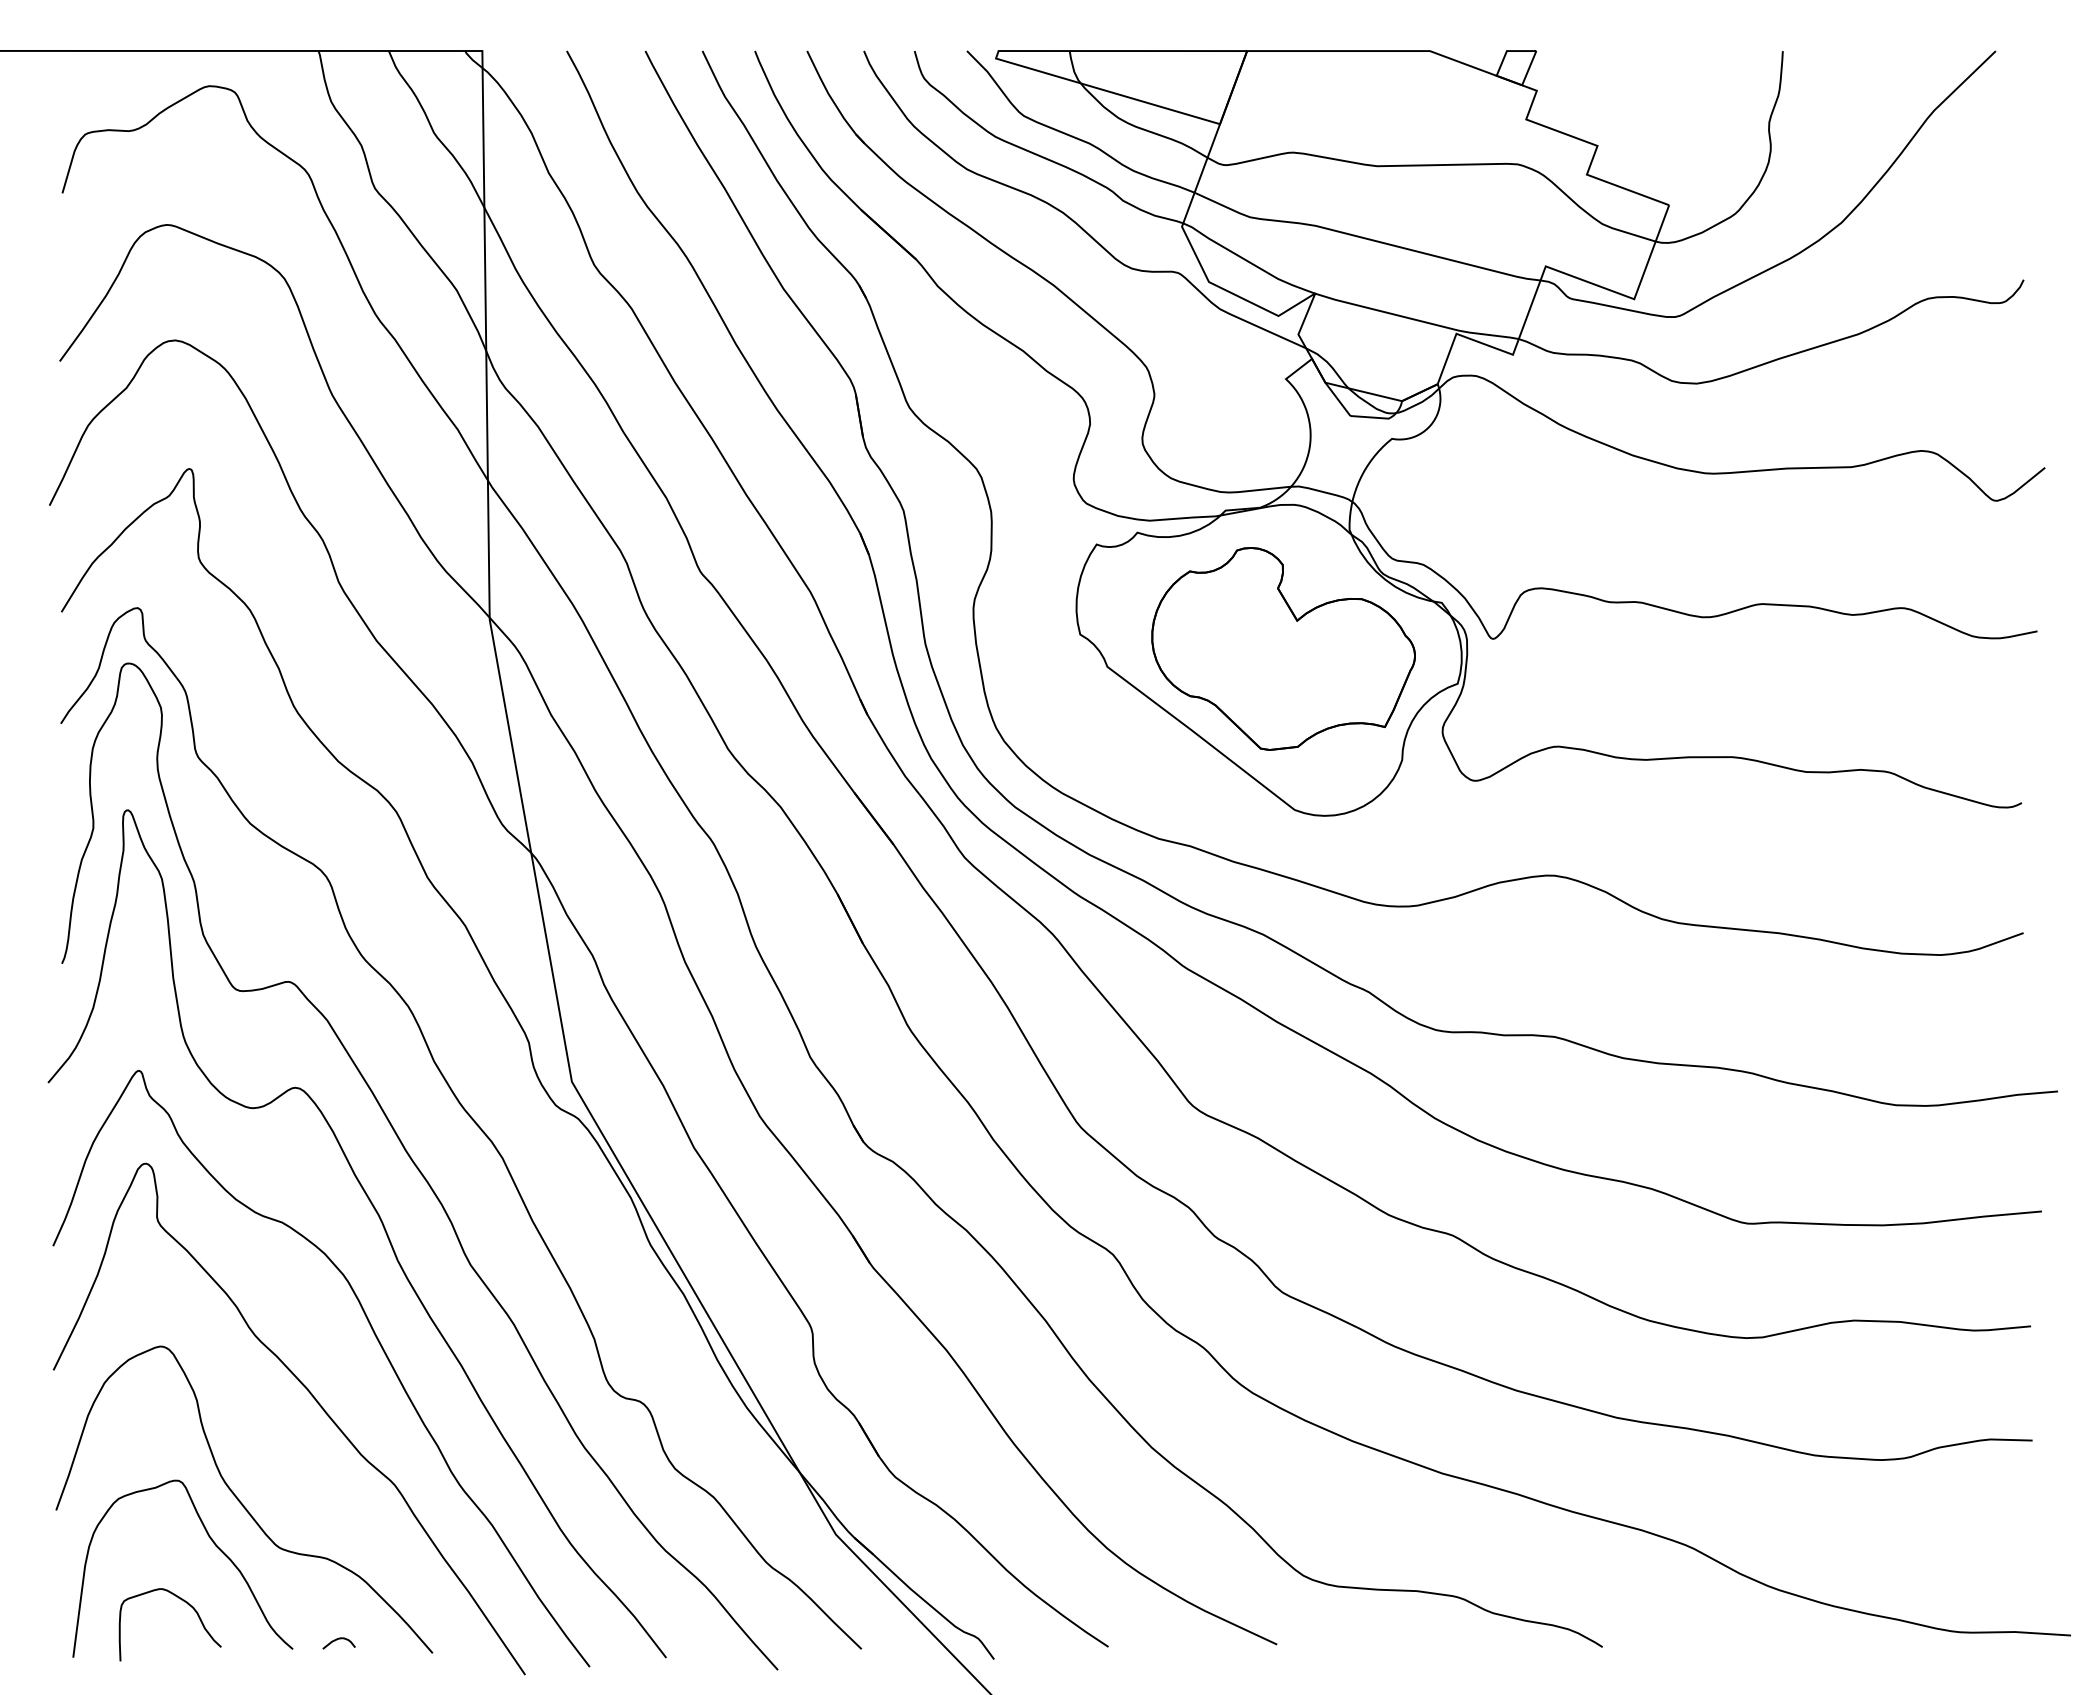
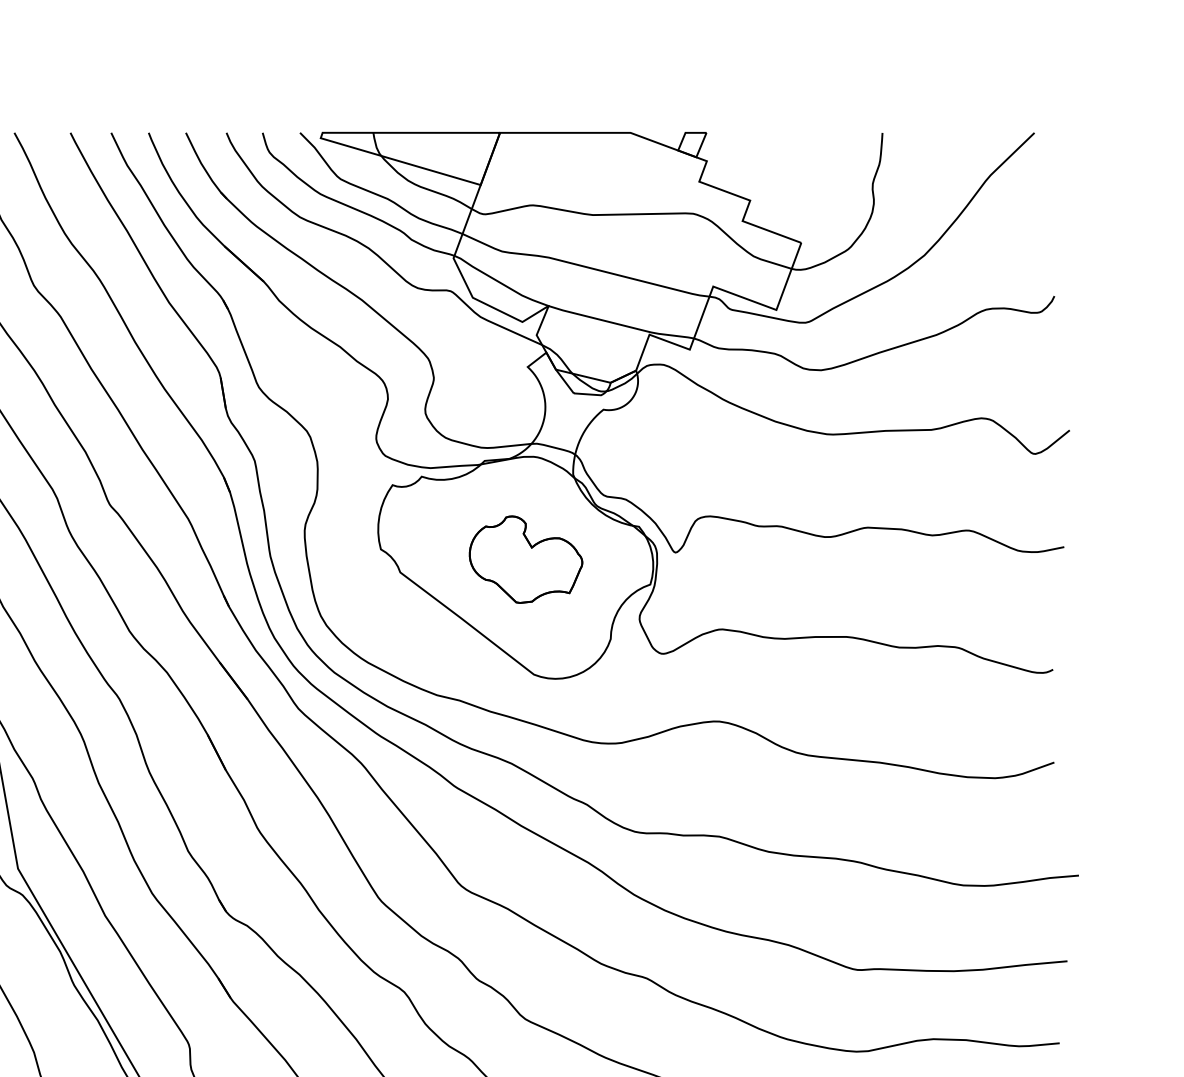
part: (1283, 648) -> (526, 559), size x0.6

